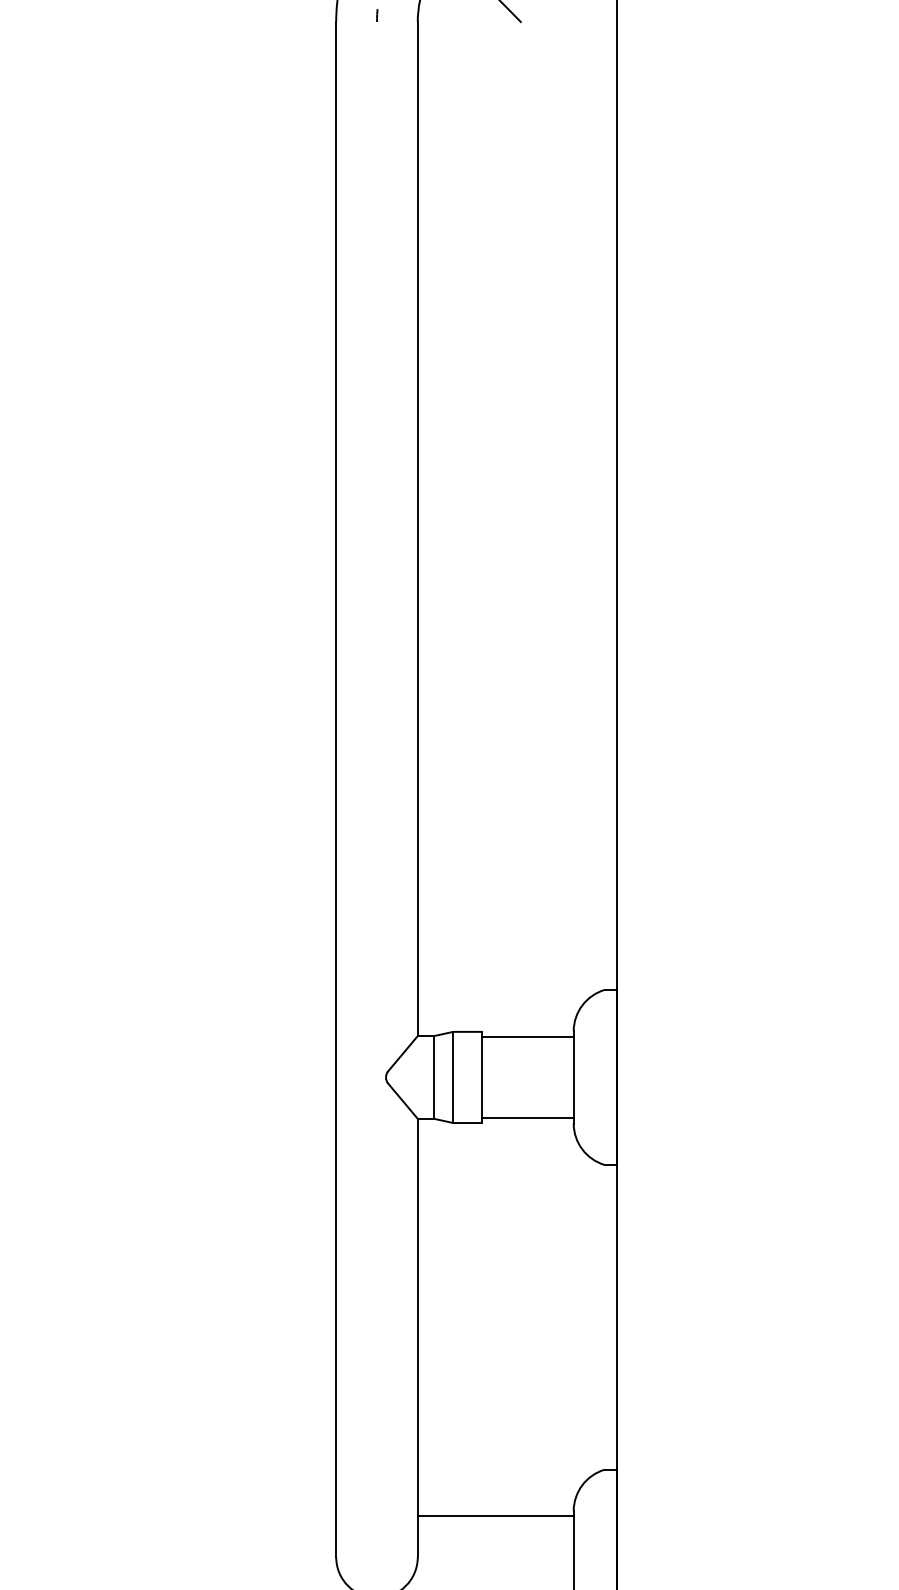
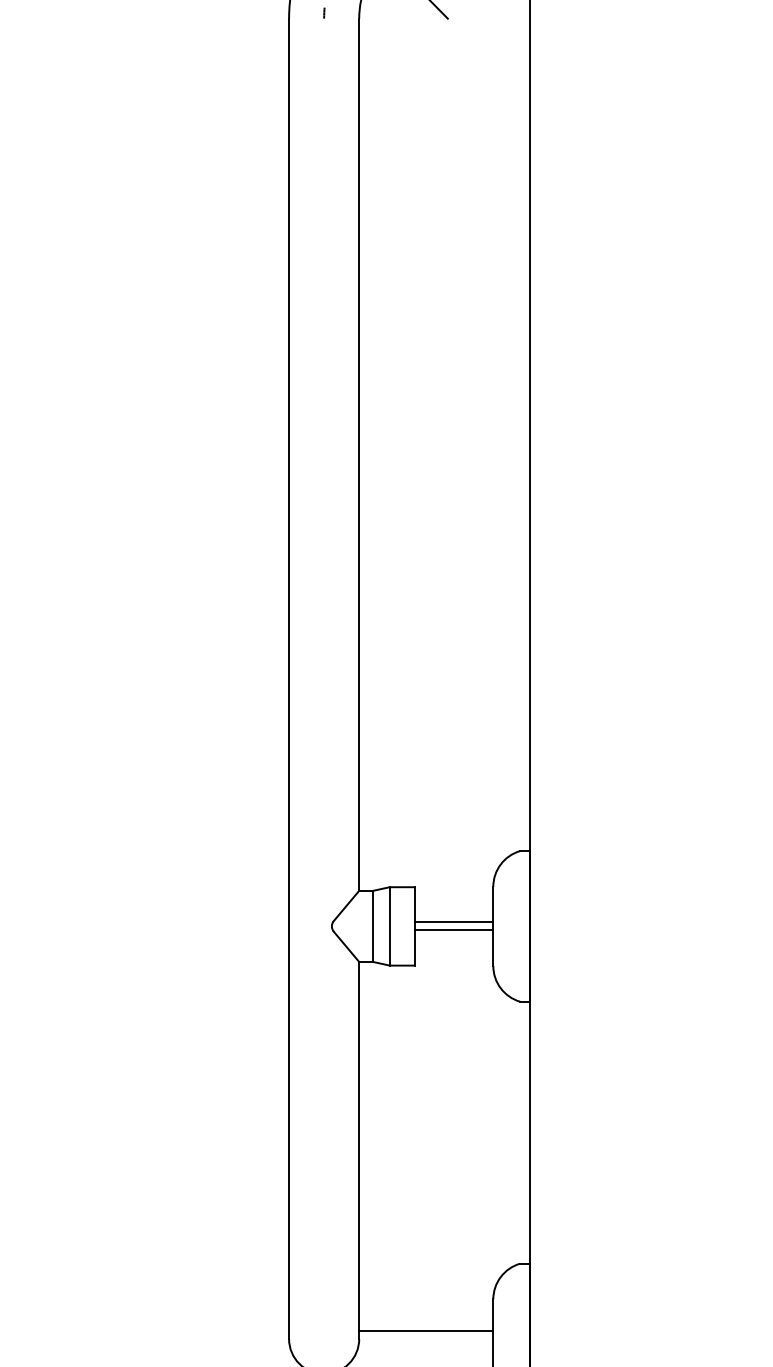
line: (527, 1036) -> (453, 922), moved
line: (527, 1118) -> (453, 930), moved
line: (496, 1515) -> (426, 1330), moved

